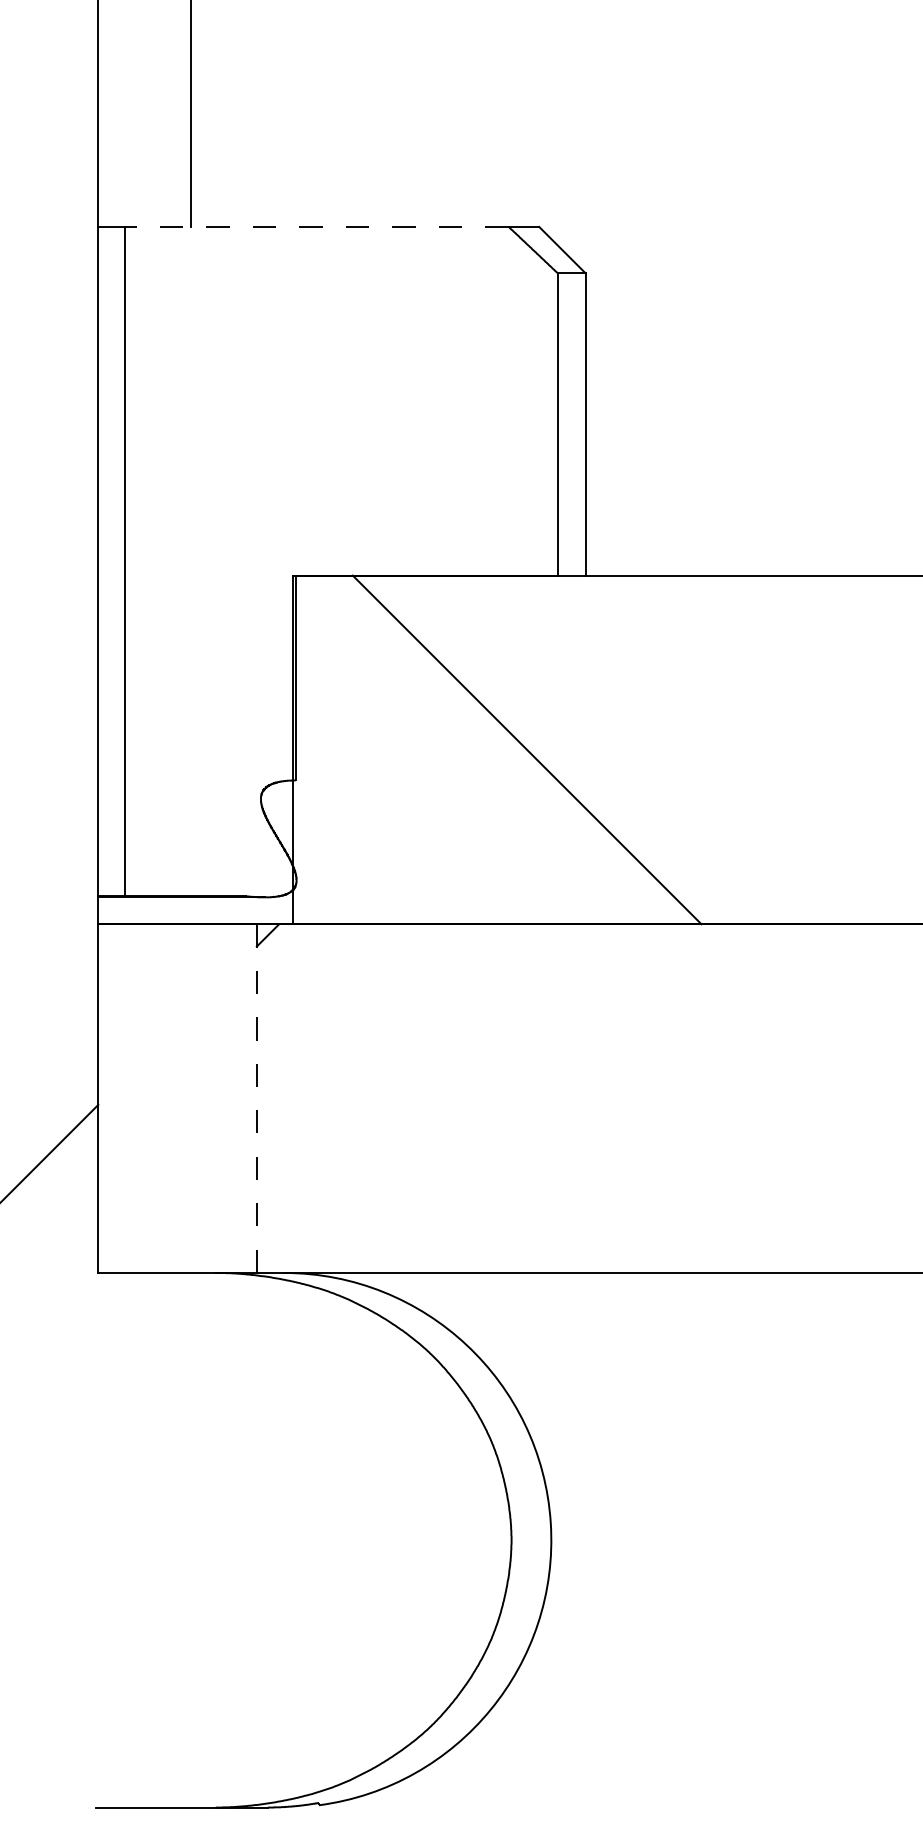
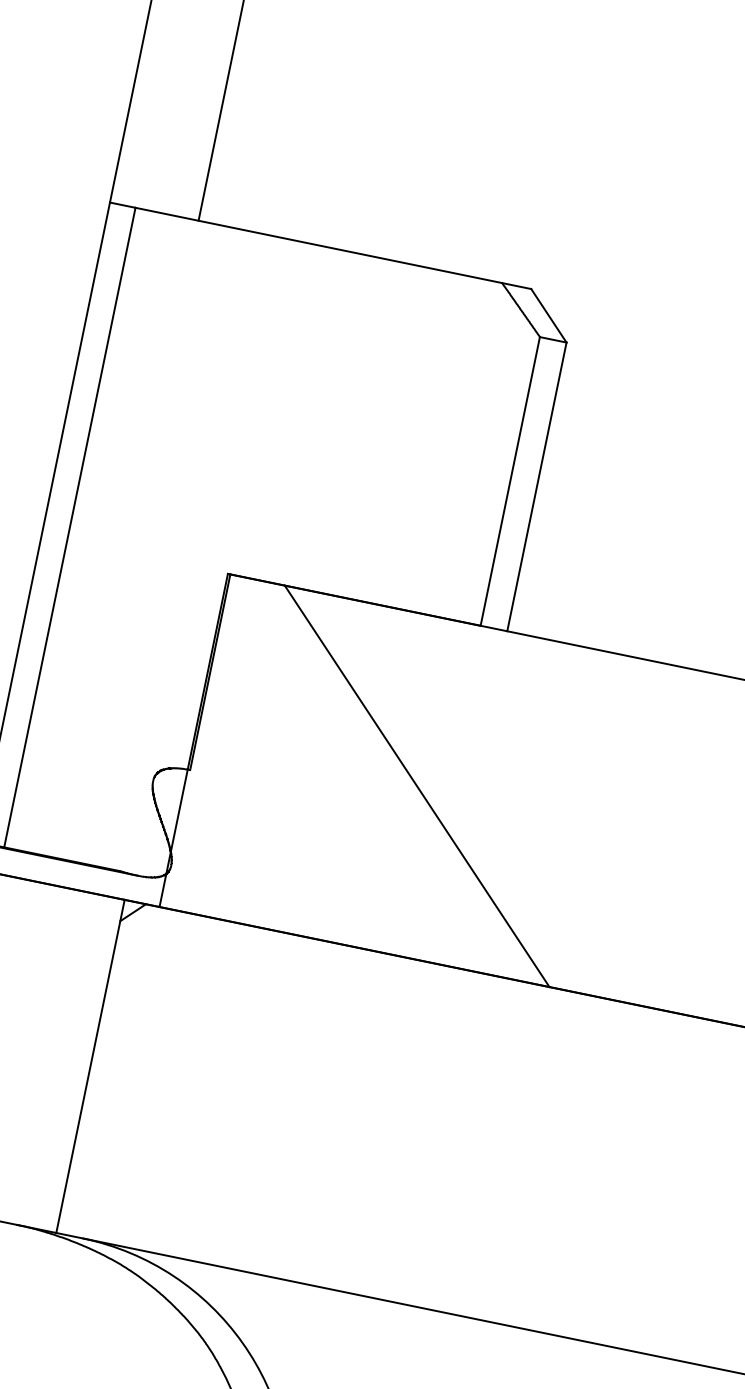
line: (316, 226) -> (318, 244), dashed -> solid
line: (256, 1099) -> (90, 1067), dashed -> solid

